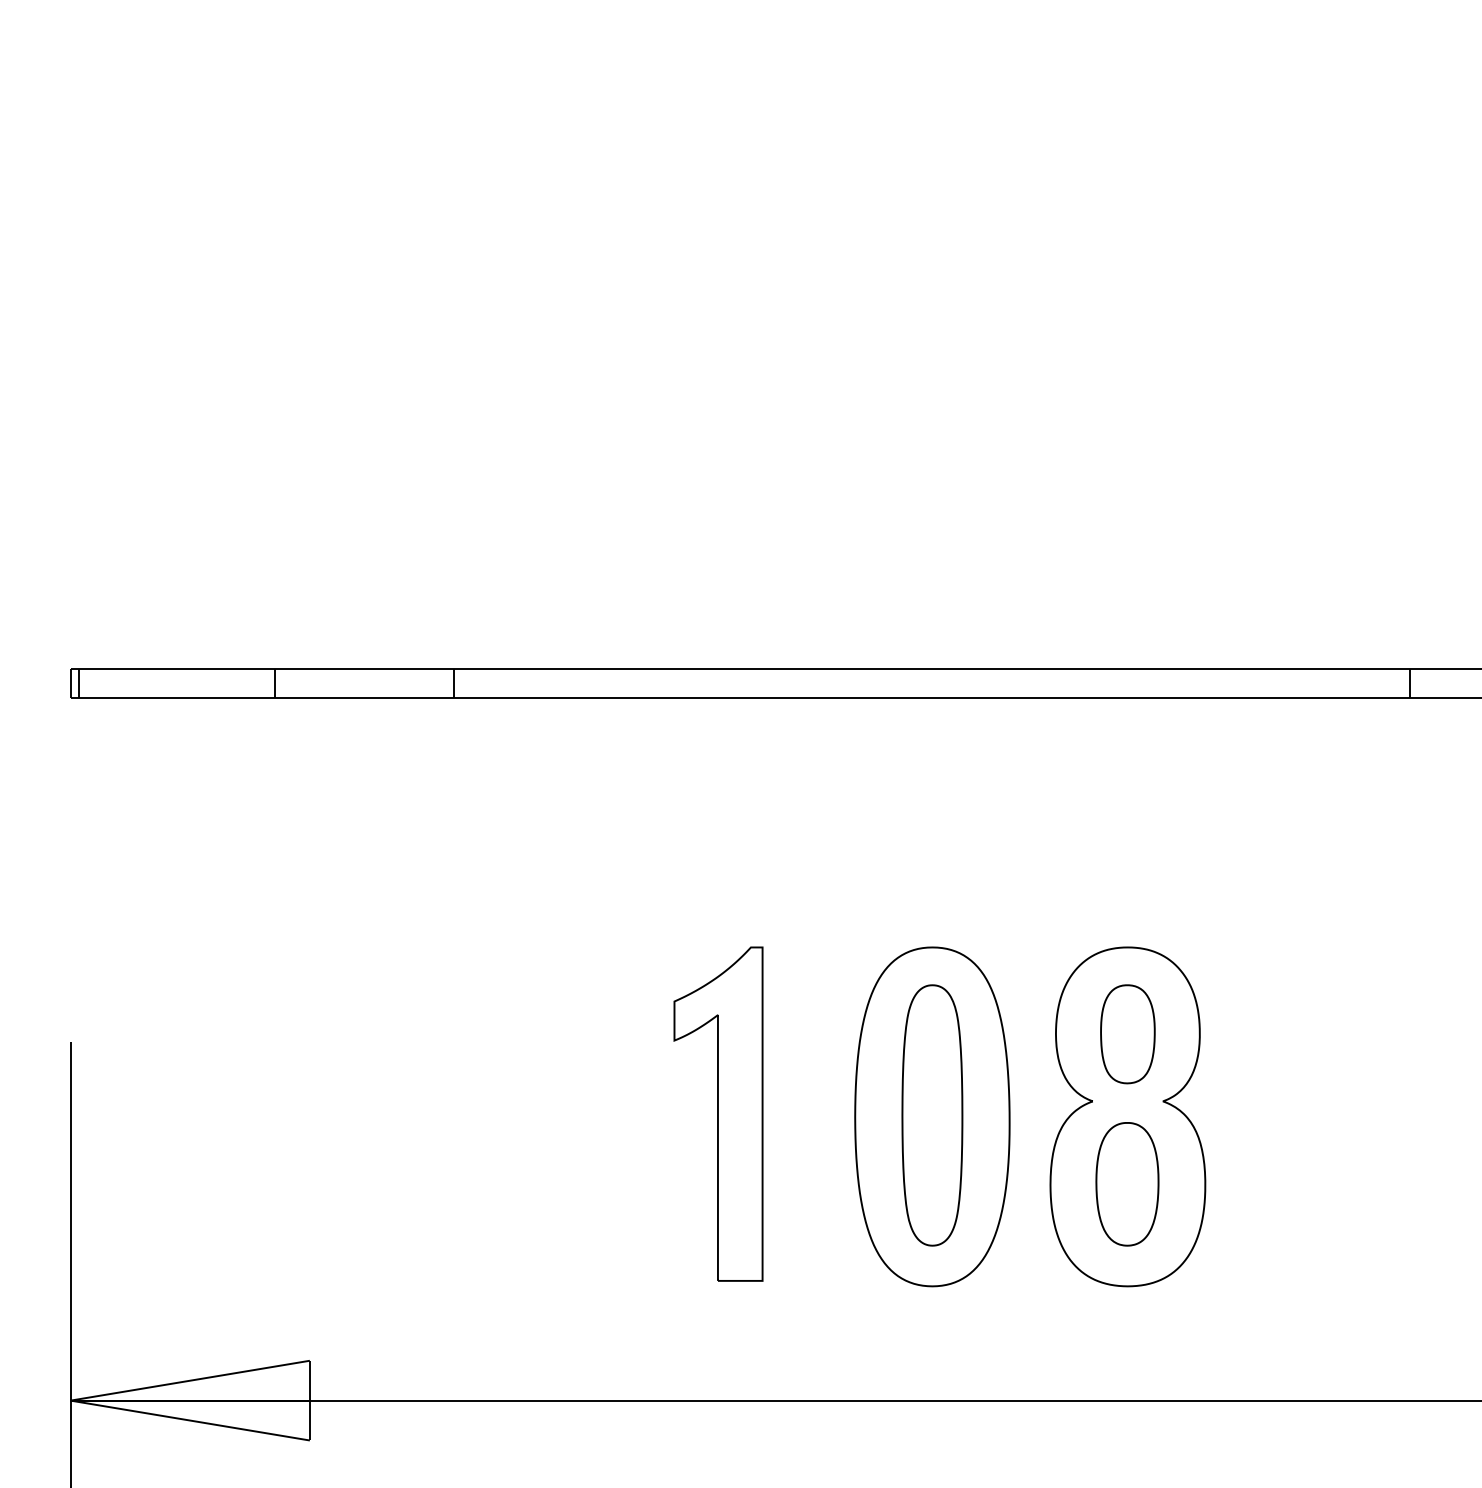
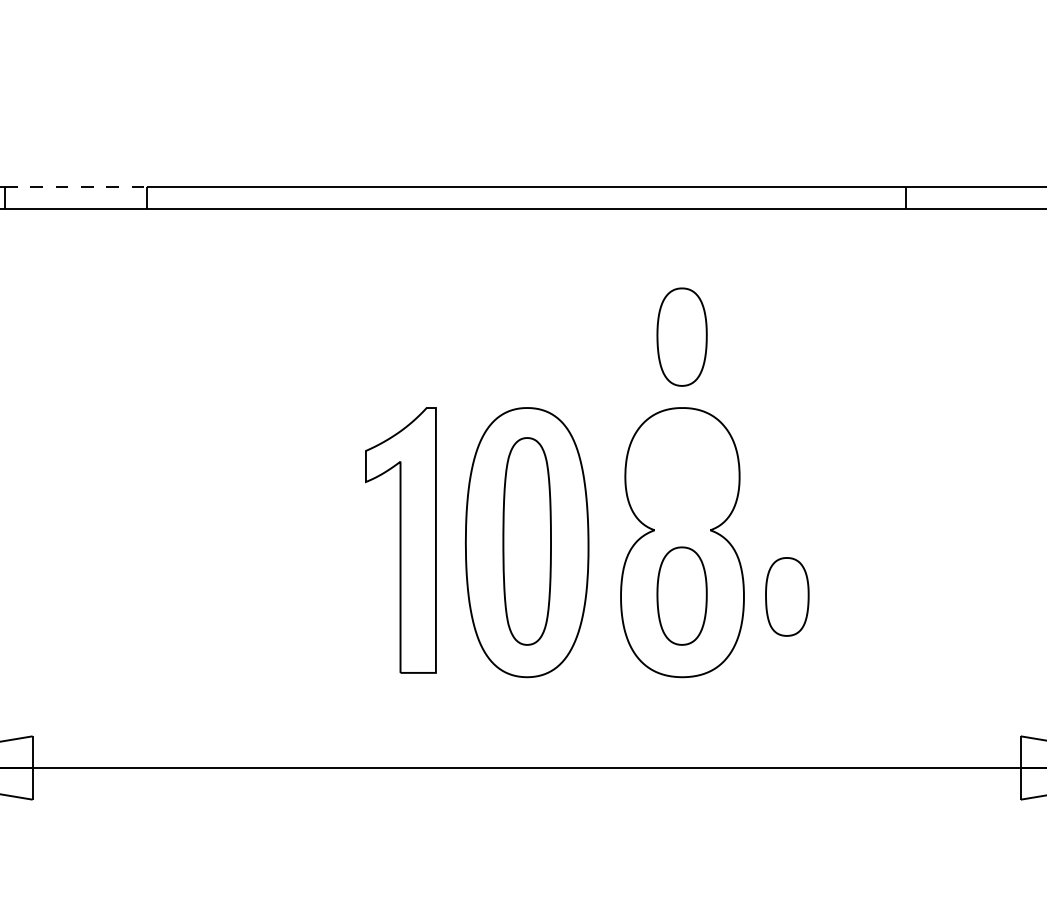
line: (364, 668) -> (76, 186), solid -> dashed
part: (1127, 858) -> (682, 337), added
part: (1127, 1034) -> (787, 597), moved
part: (718, 1113) -> (400, 539), moved

